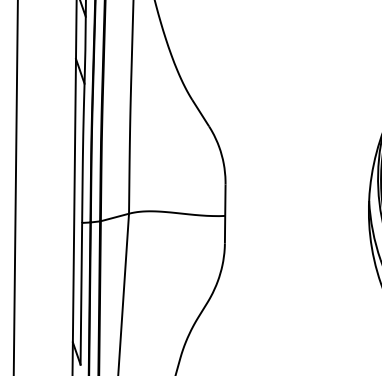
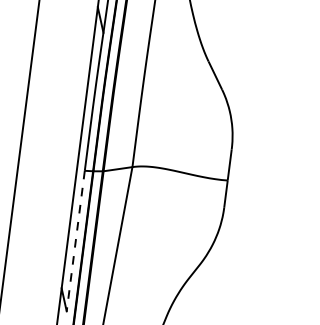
line: (81, 293) -> (75, 240), solid -> dashed

